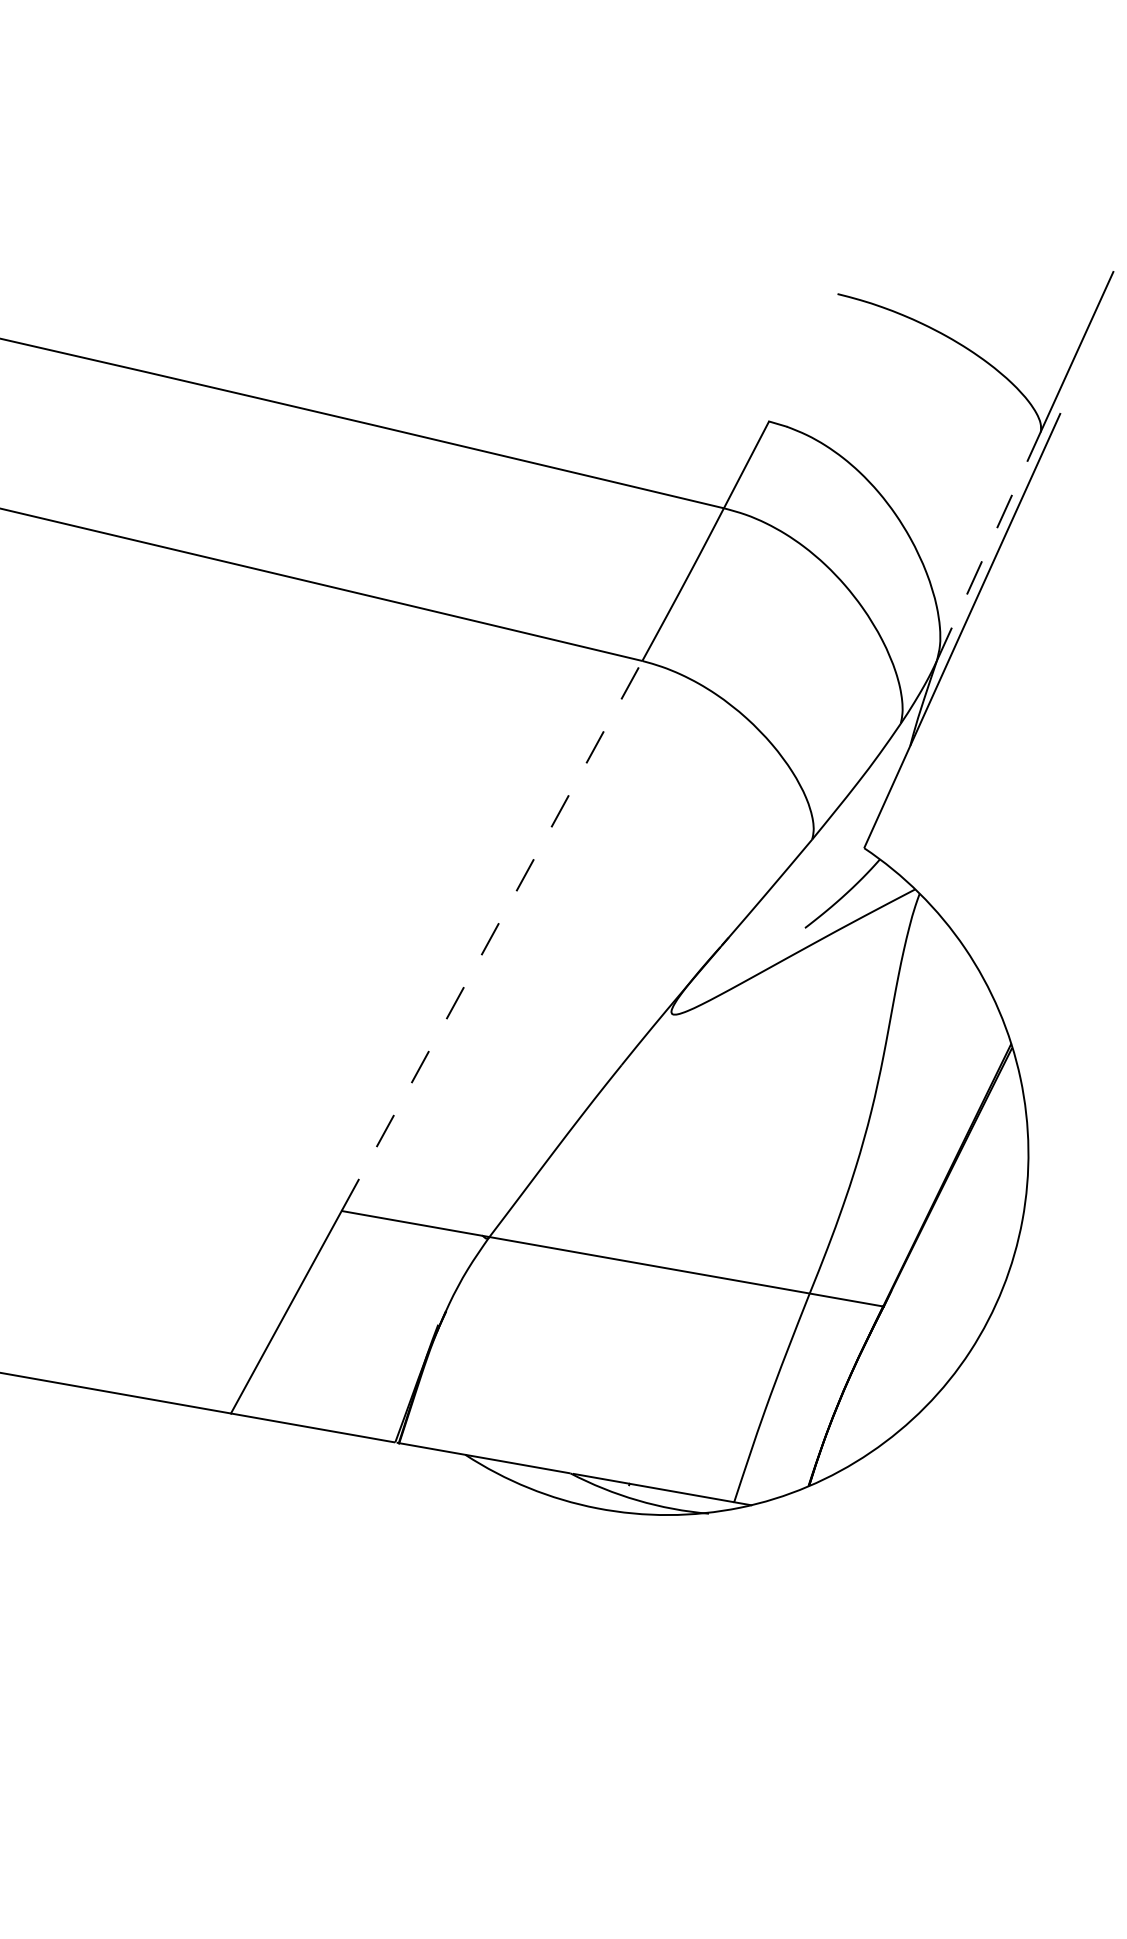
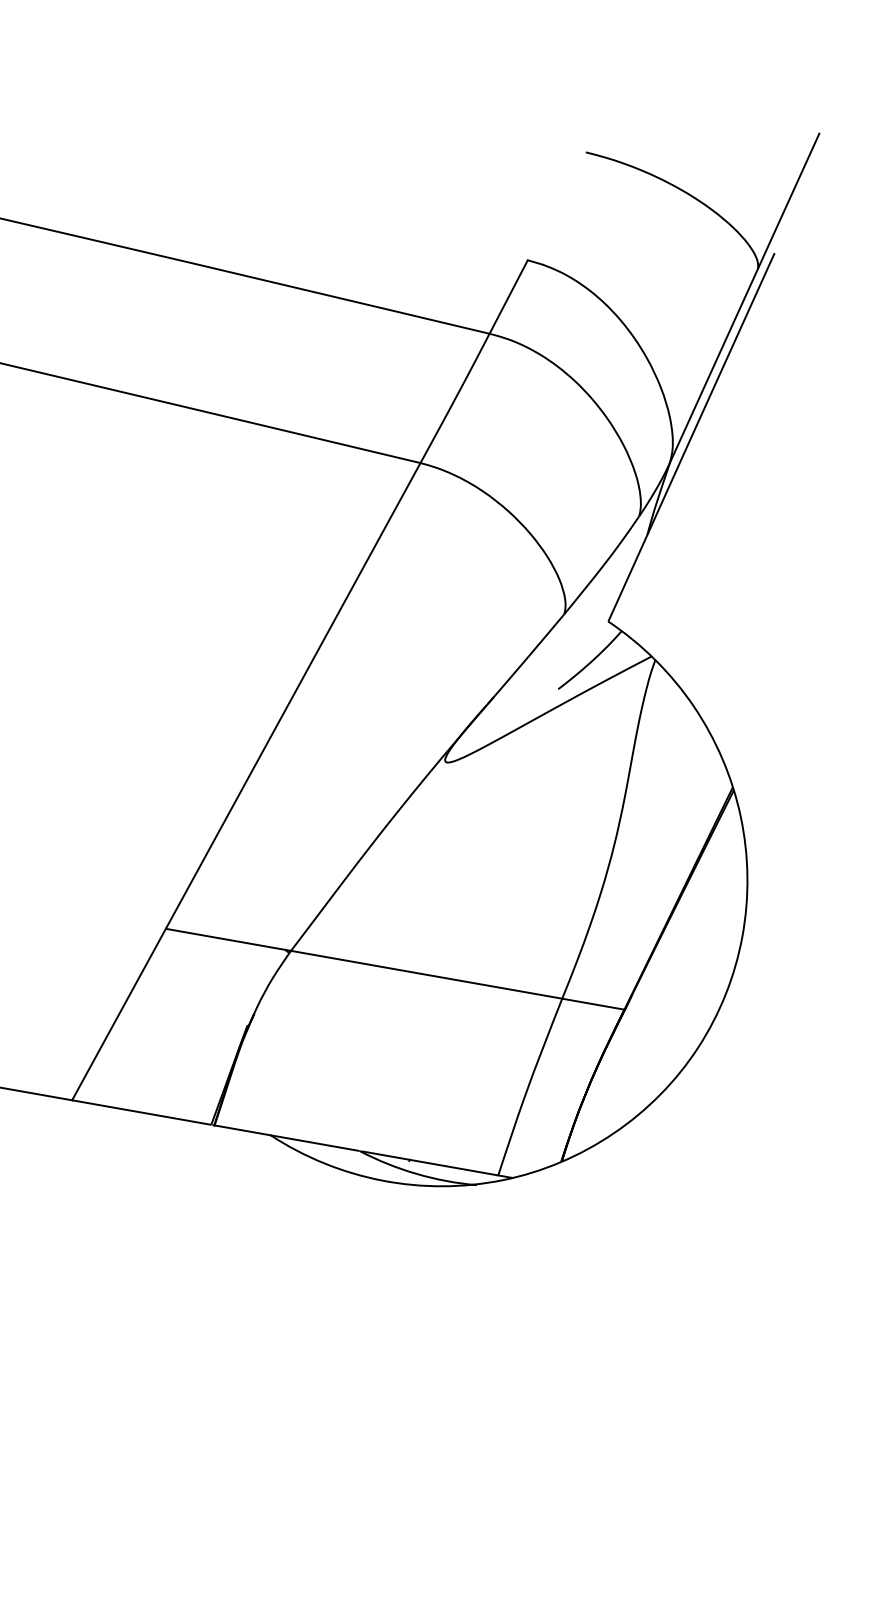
line: (988, 546) -> (713, 366), dashed -> solid
line: (492, 935) -> (293, 695), dashed -> solid

